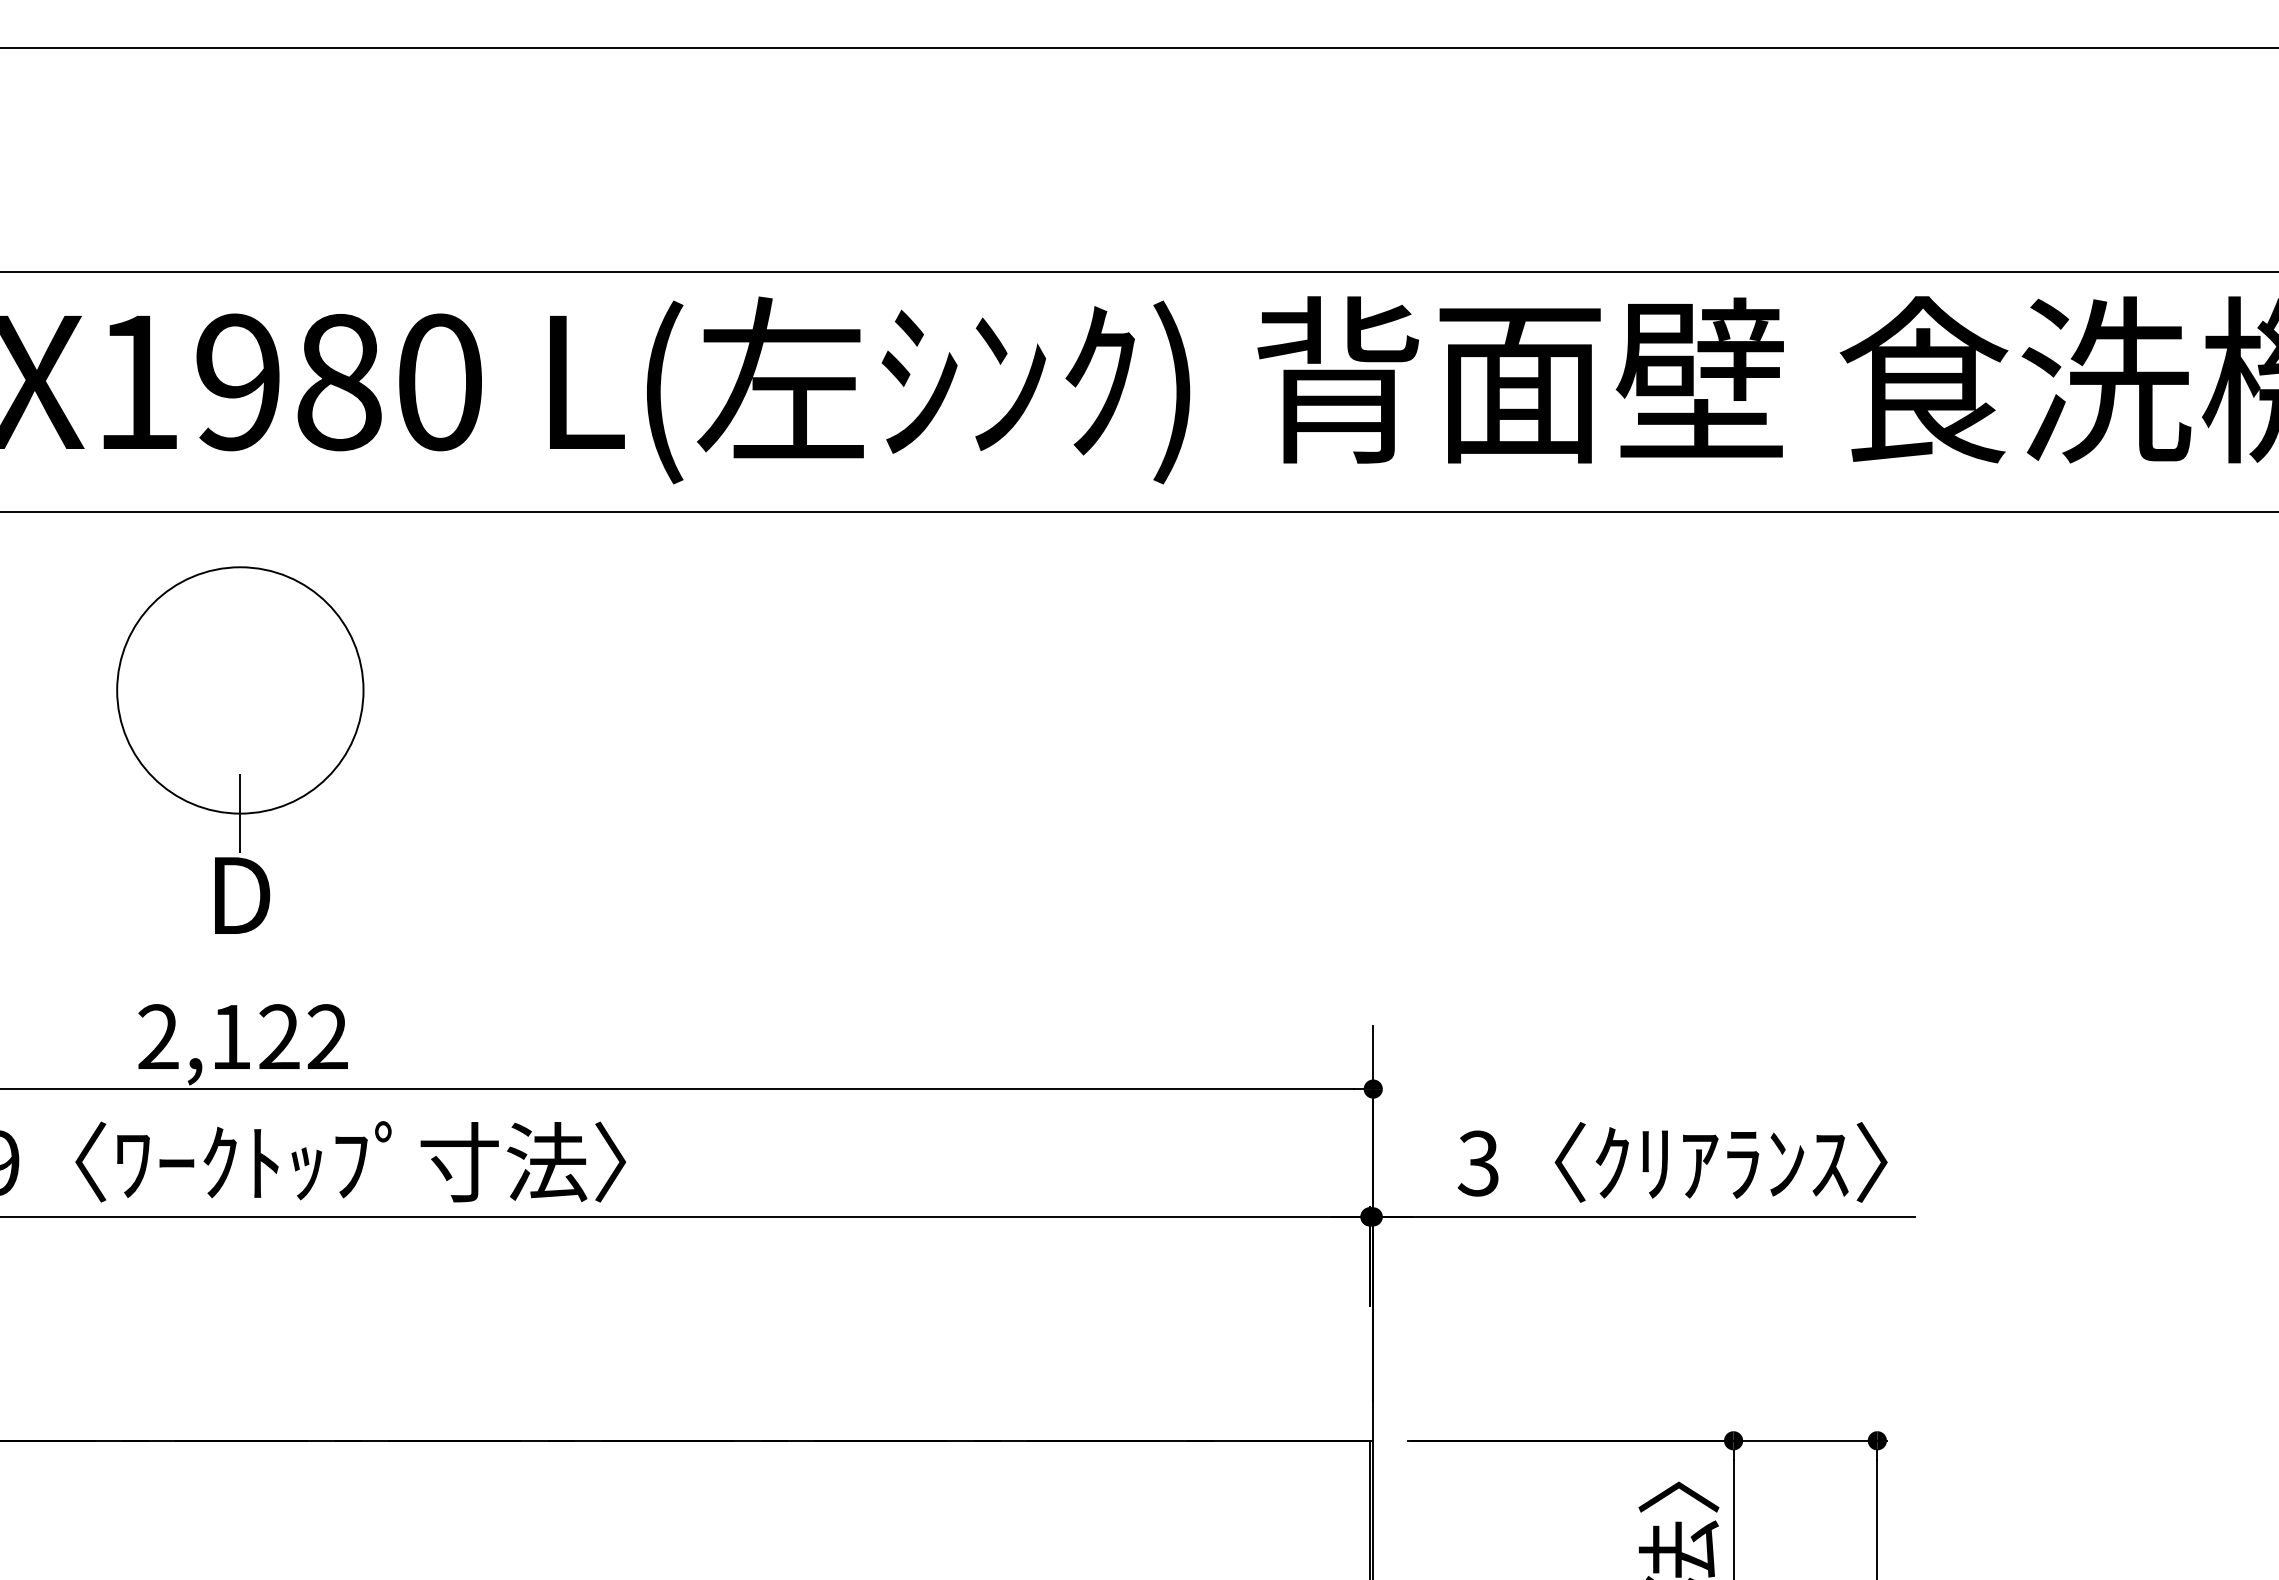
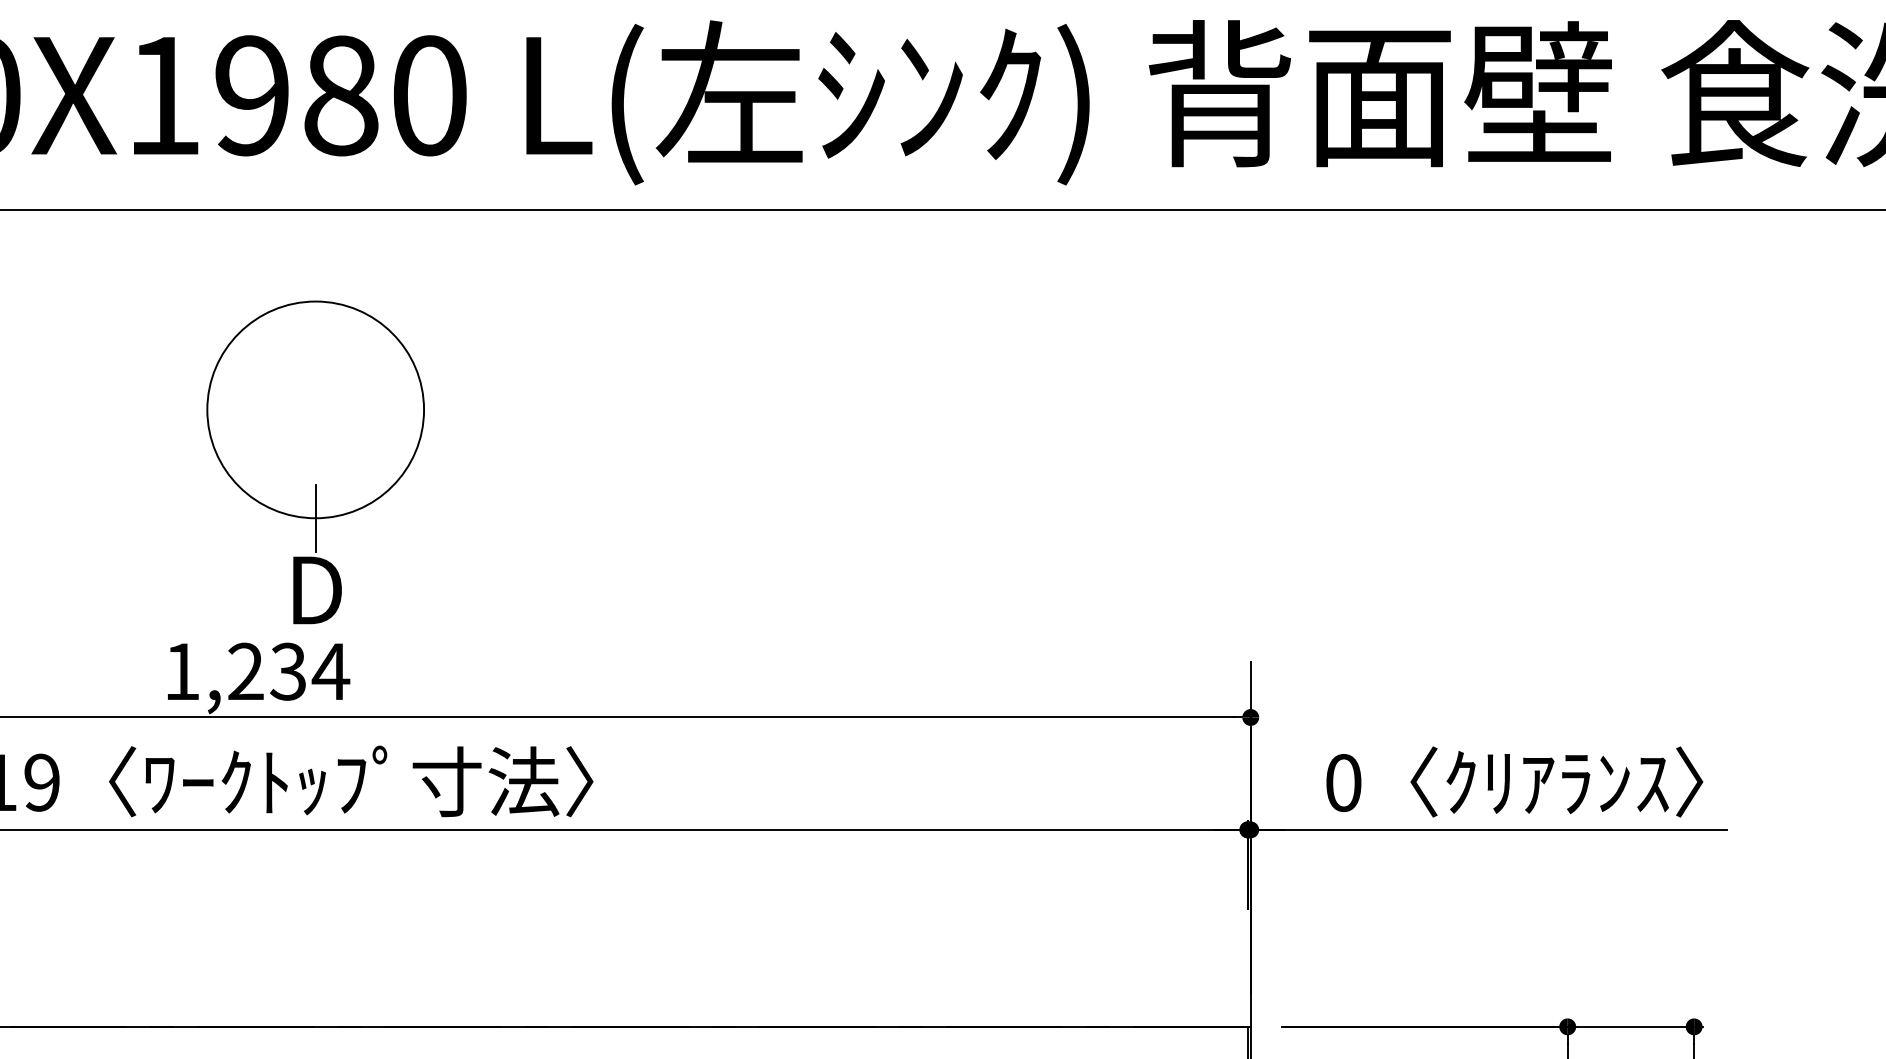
part: (240, 749) -> (315, 461), moved
text: (243, 1037) -> (256, 672), 2,122 -> 1,234
text: (1477, 1163) -> (1342, 782), 3 -> 0

